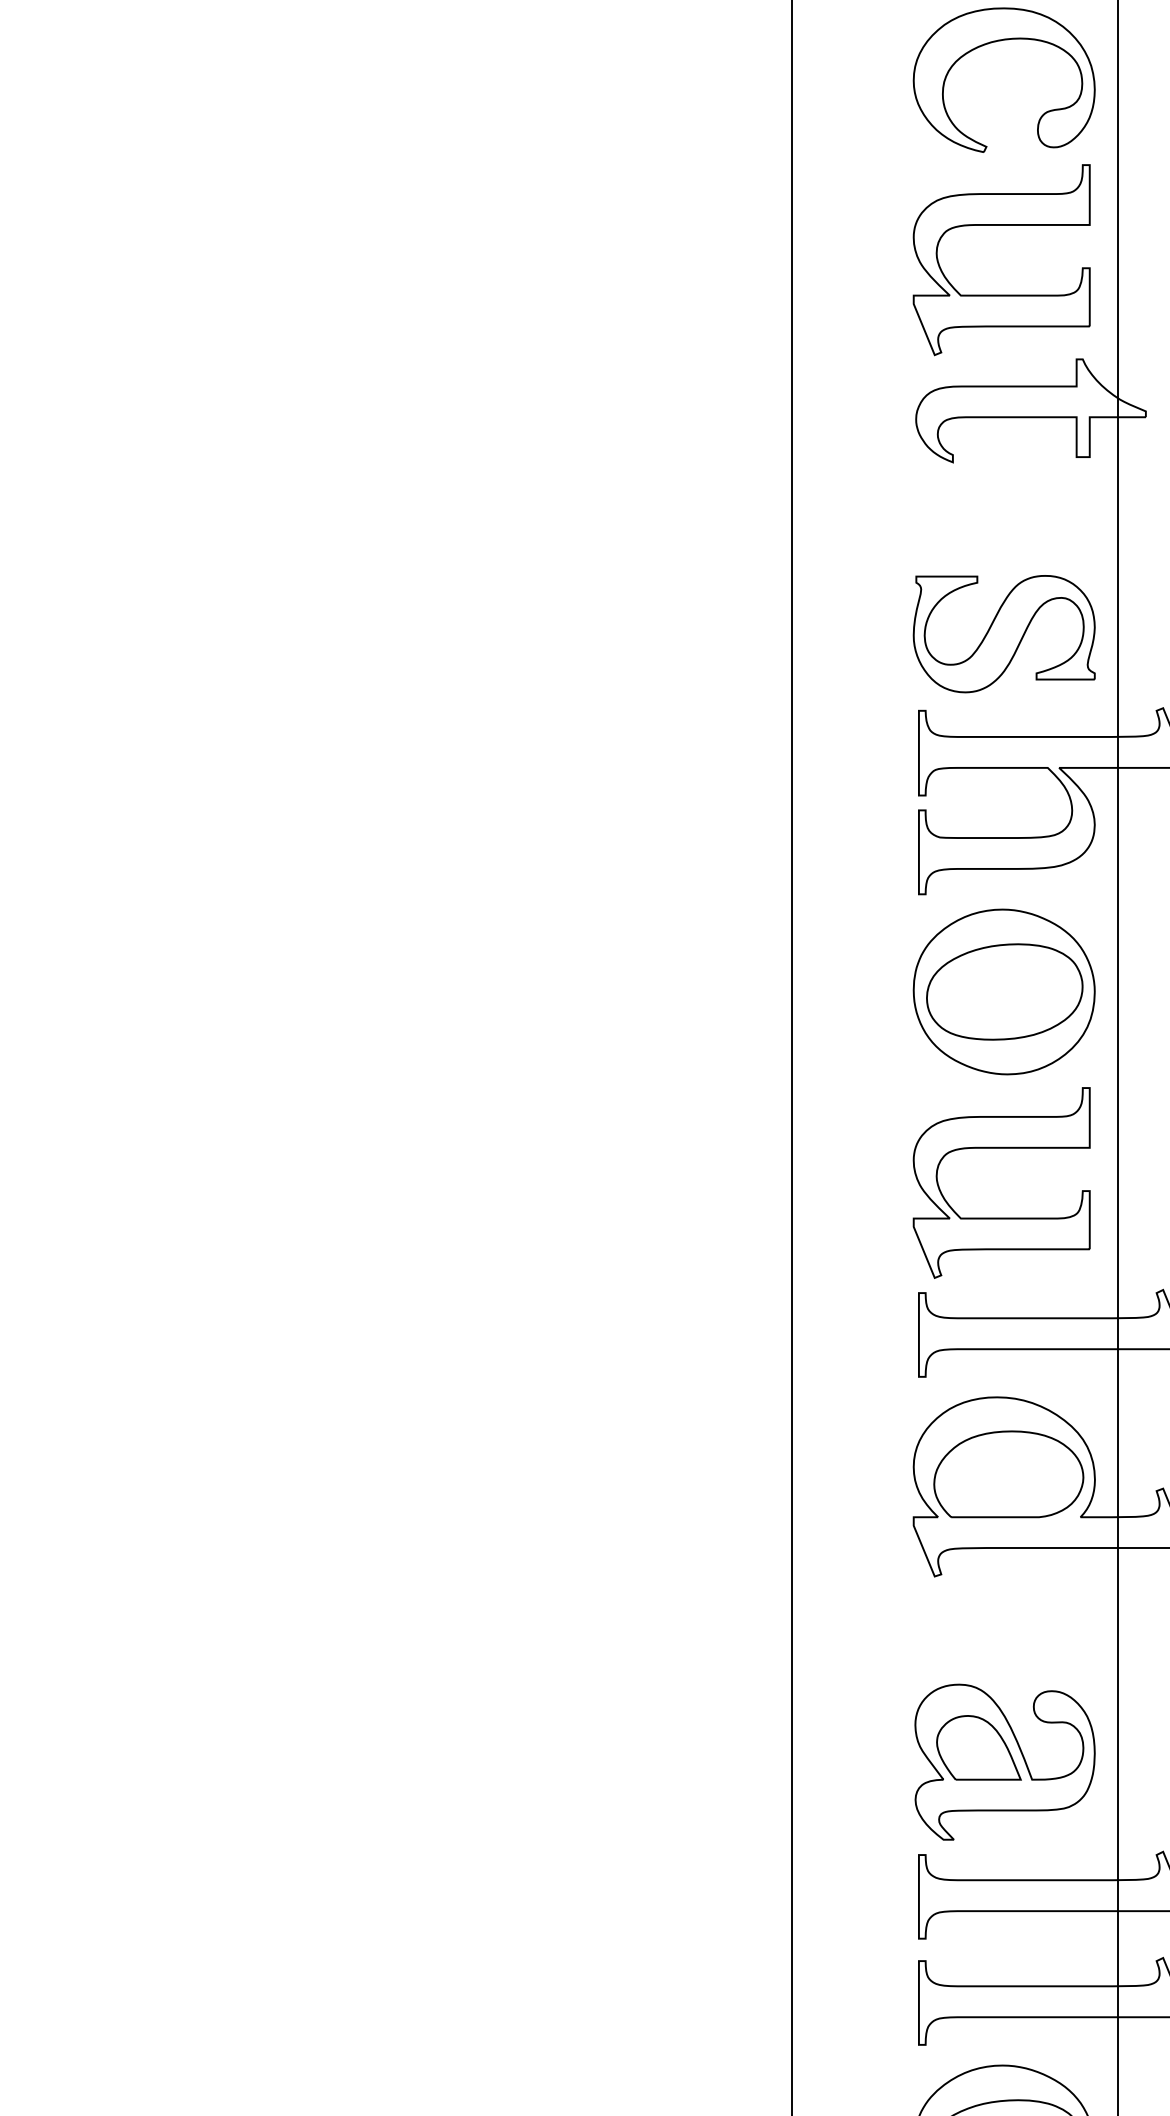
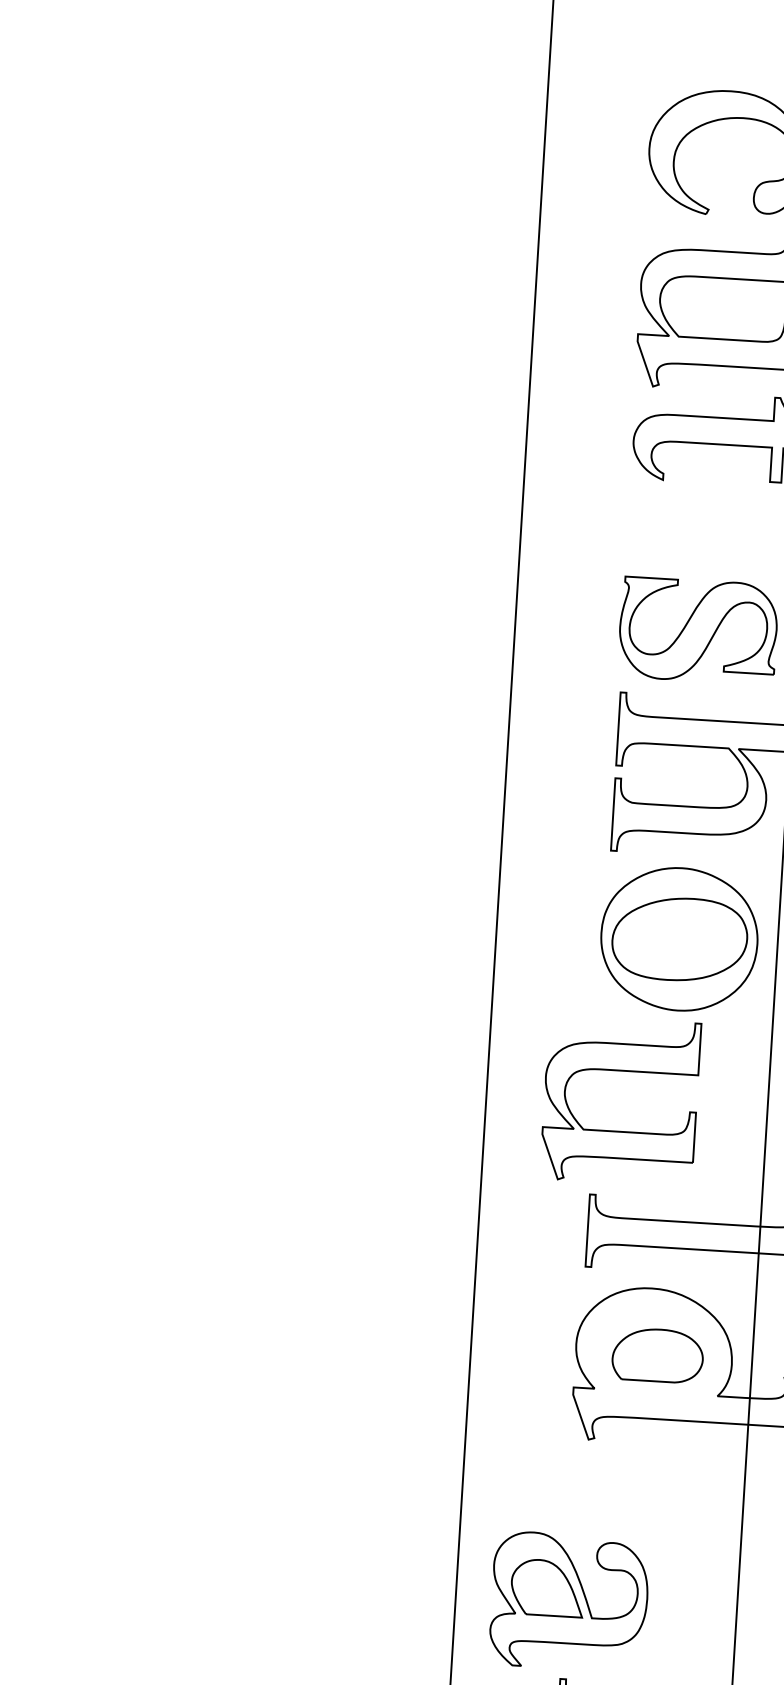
part: (1001, 1148) -> (622, 1071), moved
part: (1008, 1474) -> (657, 1355), size x0.7
part: (1004, 1761) -> (569, 1601), moved

